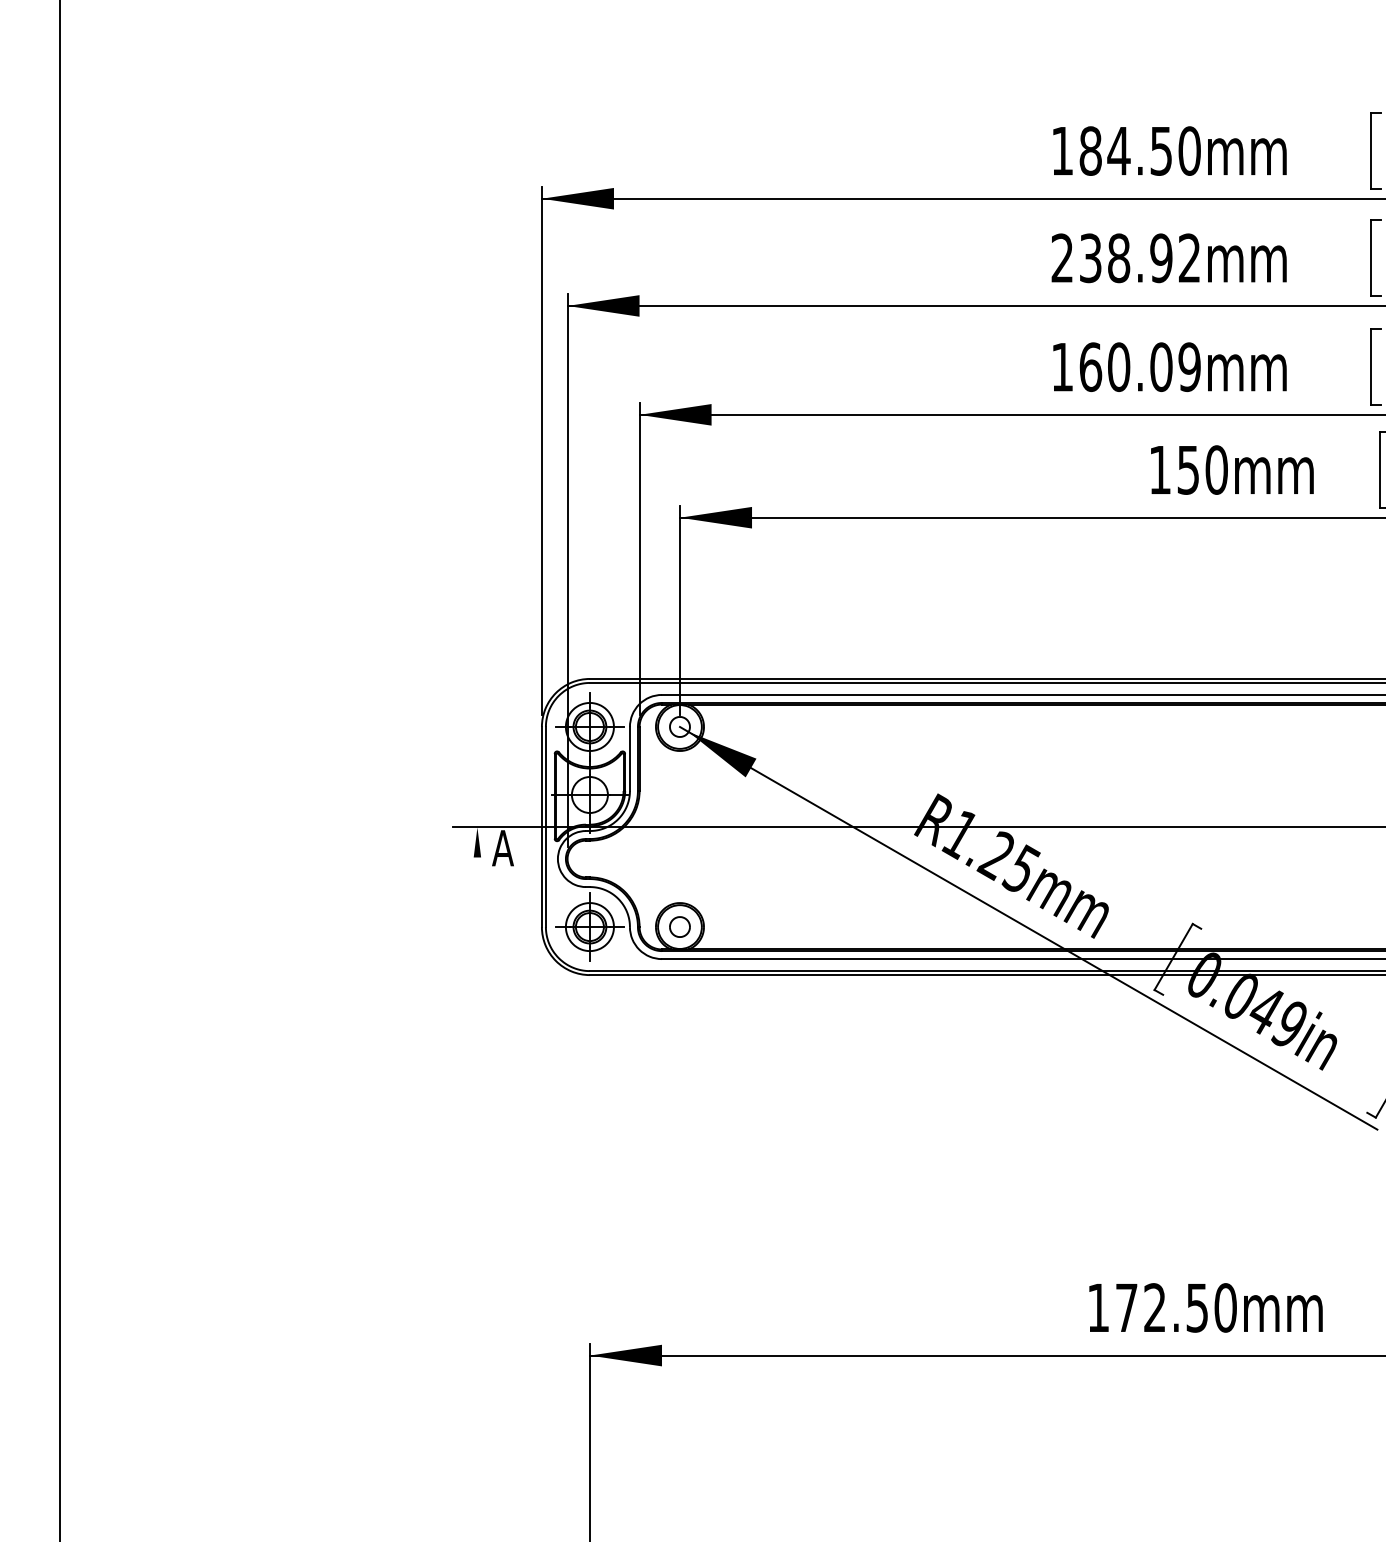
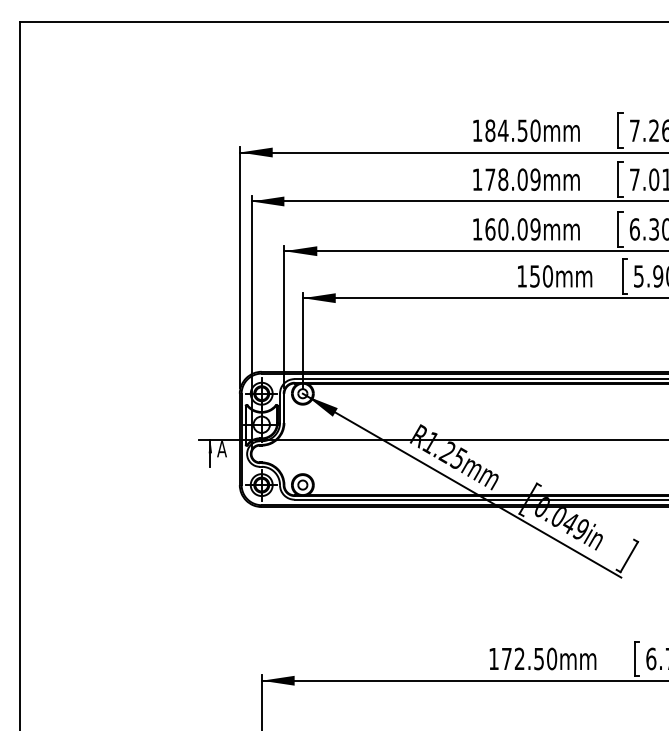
text: (1125, 257) -> (506, 179), 238.92mm -> 178.09mm
line: (477, 857) -> (210, 453), added

